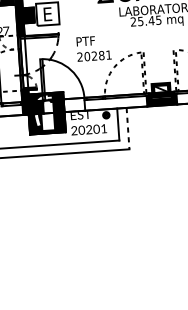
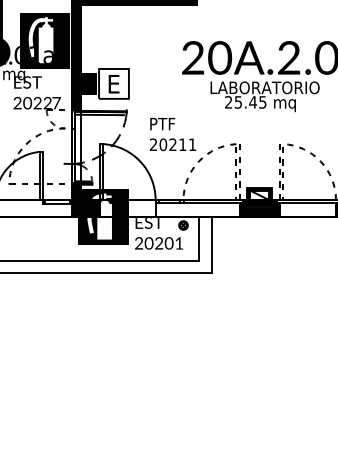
text: (101, 55) -> (182, 144), 20281 -> 20211
line: (128, 128) -> (211, 245), dashed -> solid

